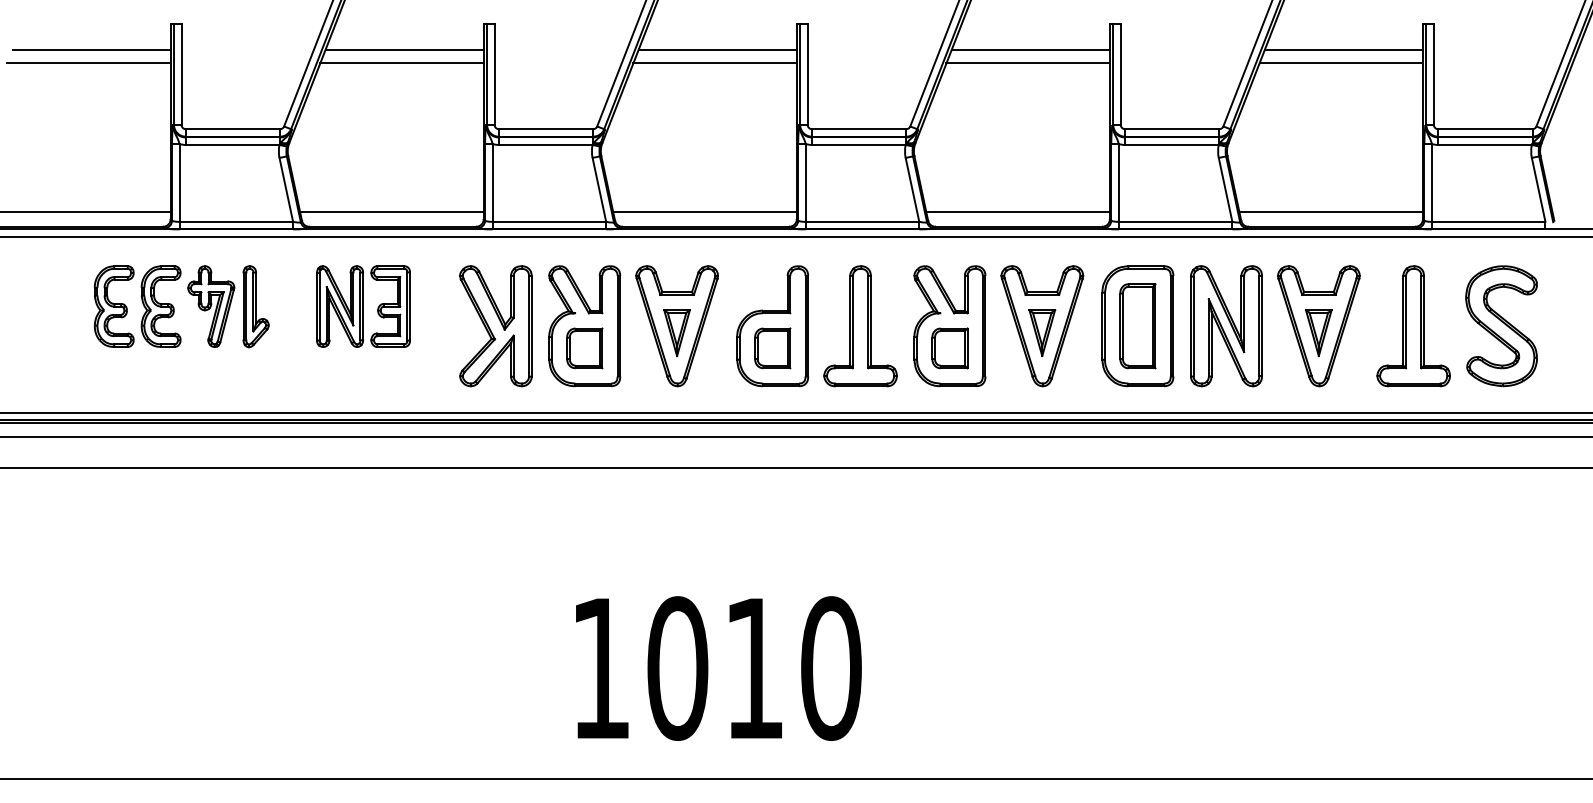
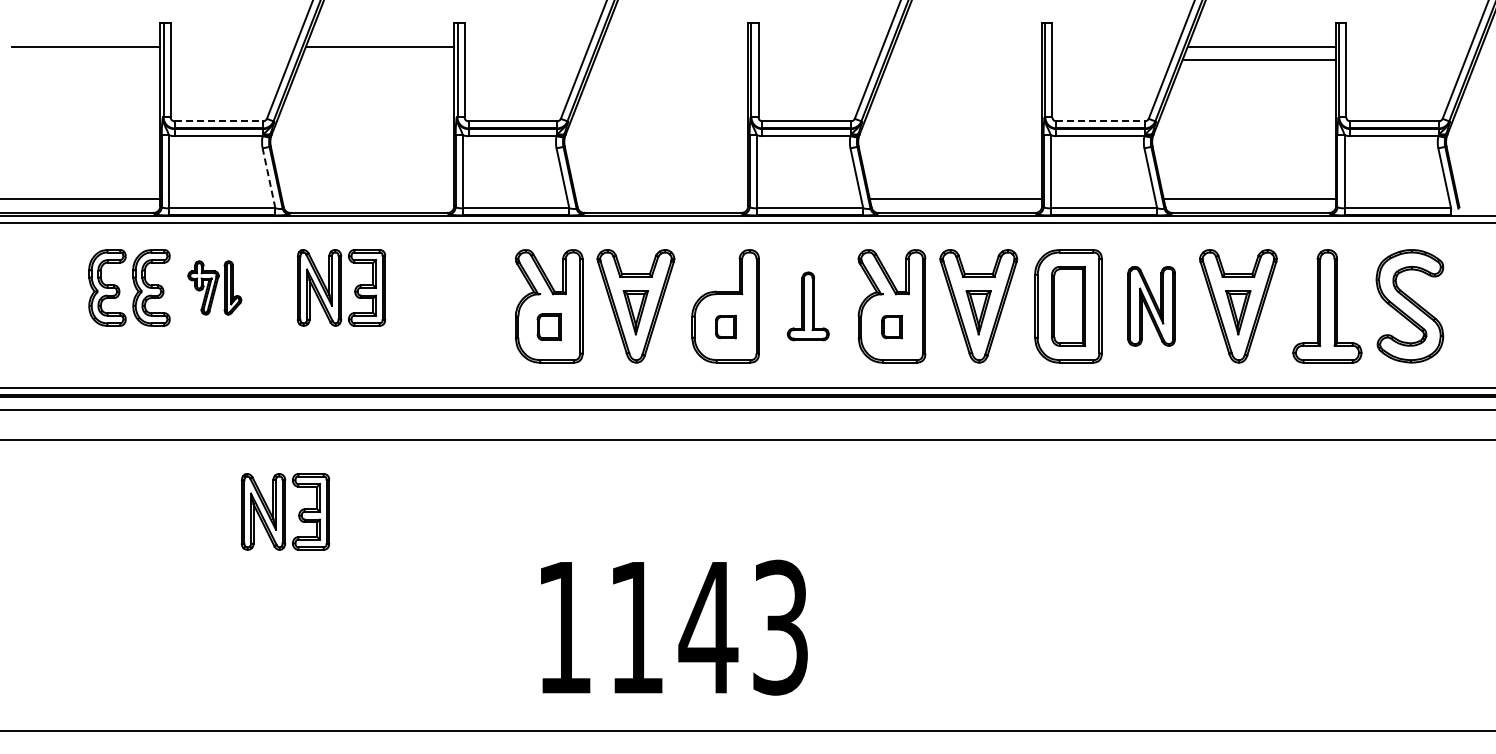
line: (717, 49) -> (673, 46), removed
line: (1030, 49) -> (967, 46), removed
line: (88, 63) -> (83, 59), removed
line: (401, 63) -> (377, 59), removed
line: (715, 63) -> (671, 59), removed
line: (1028, 63) -> (965, 59), removed
line: (233, 129) -> (219, 121), solid -> dashed
line: (1173, 129) -> (1101, 121), solid -> dashed
line: (286, 190) -> (269, 178), solid -> dashed
line: (391, 211) -> (367, 198), removed
line: (704, 211) -> (661, 198), removed
part: (228, 306) -> (214, 287), size x0.7
part: (495, 326) -> (465, 306), removed
part: (860, 326) -> (808, 306), size x0.6
part: (1226, 326) -> (1151, 306), size x0.7
part: (583, 347) -> (548, 326), size x0.7
part: (772, 347) -> (725, 326), size x0.6
part: (949, 347) -> (891, 326), size x0.6
part: (303, 544) -> (285, 511), added
text: (754, 668) -> (708, 627), 1010 -> 1143

